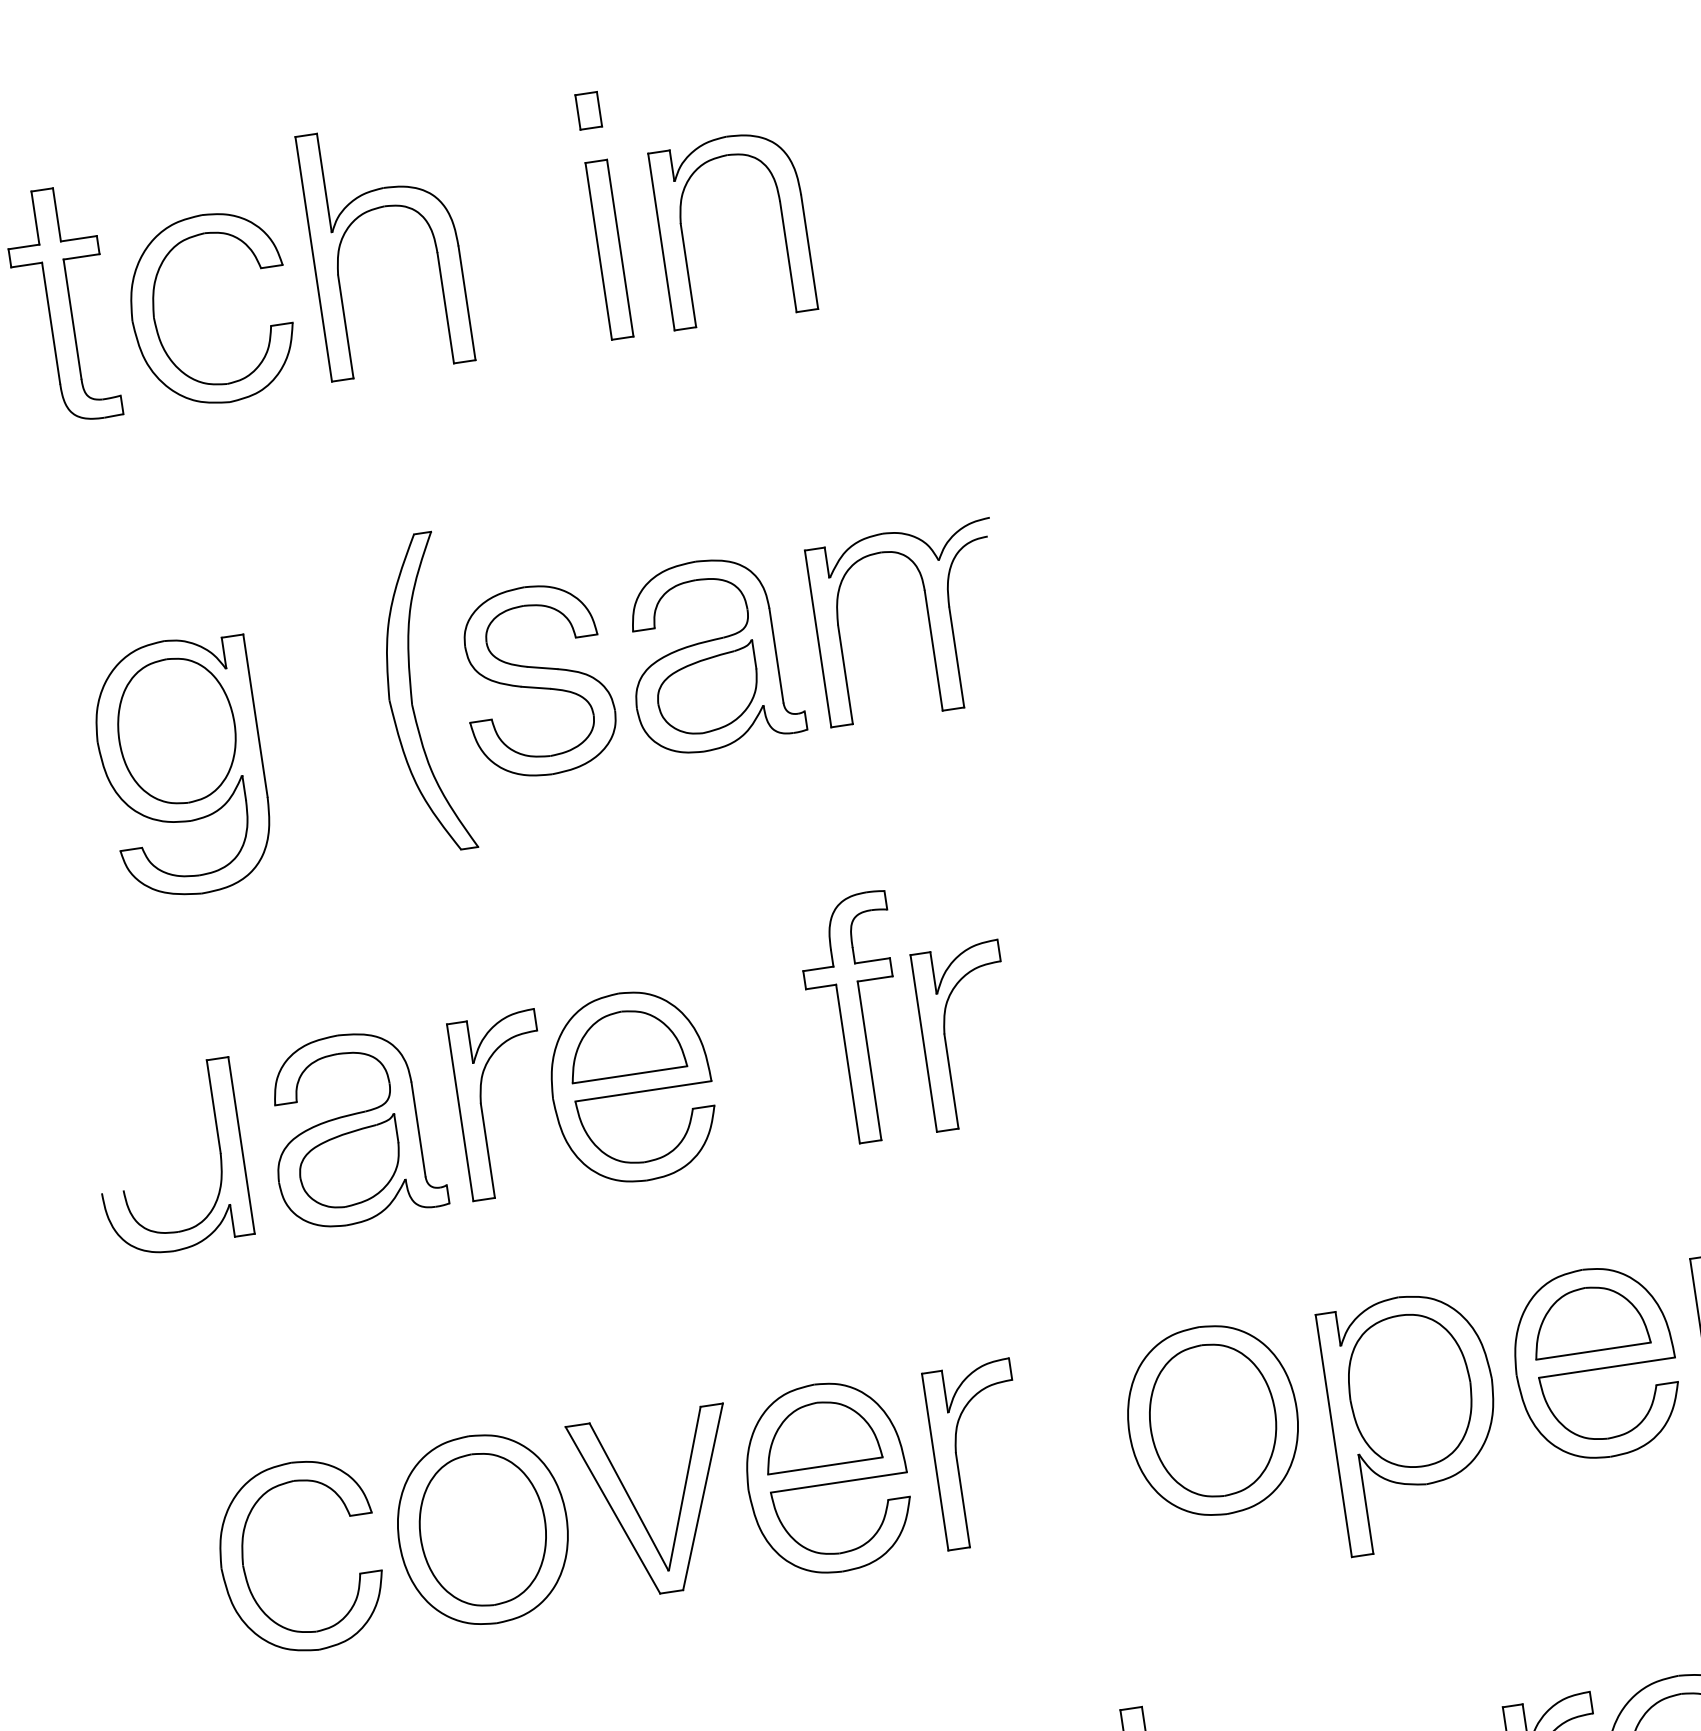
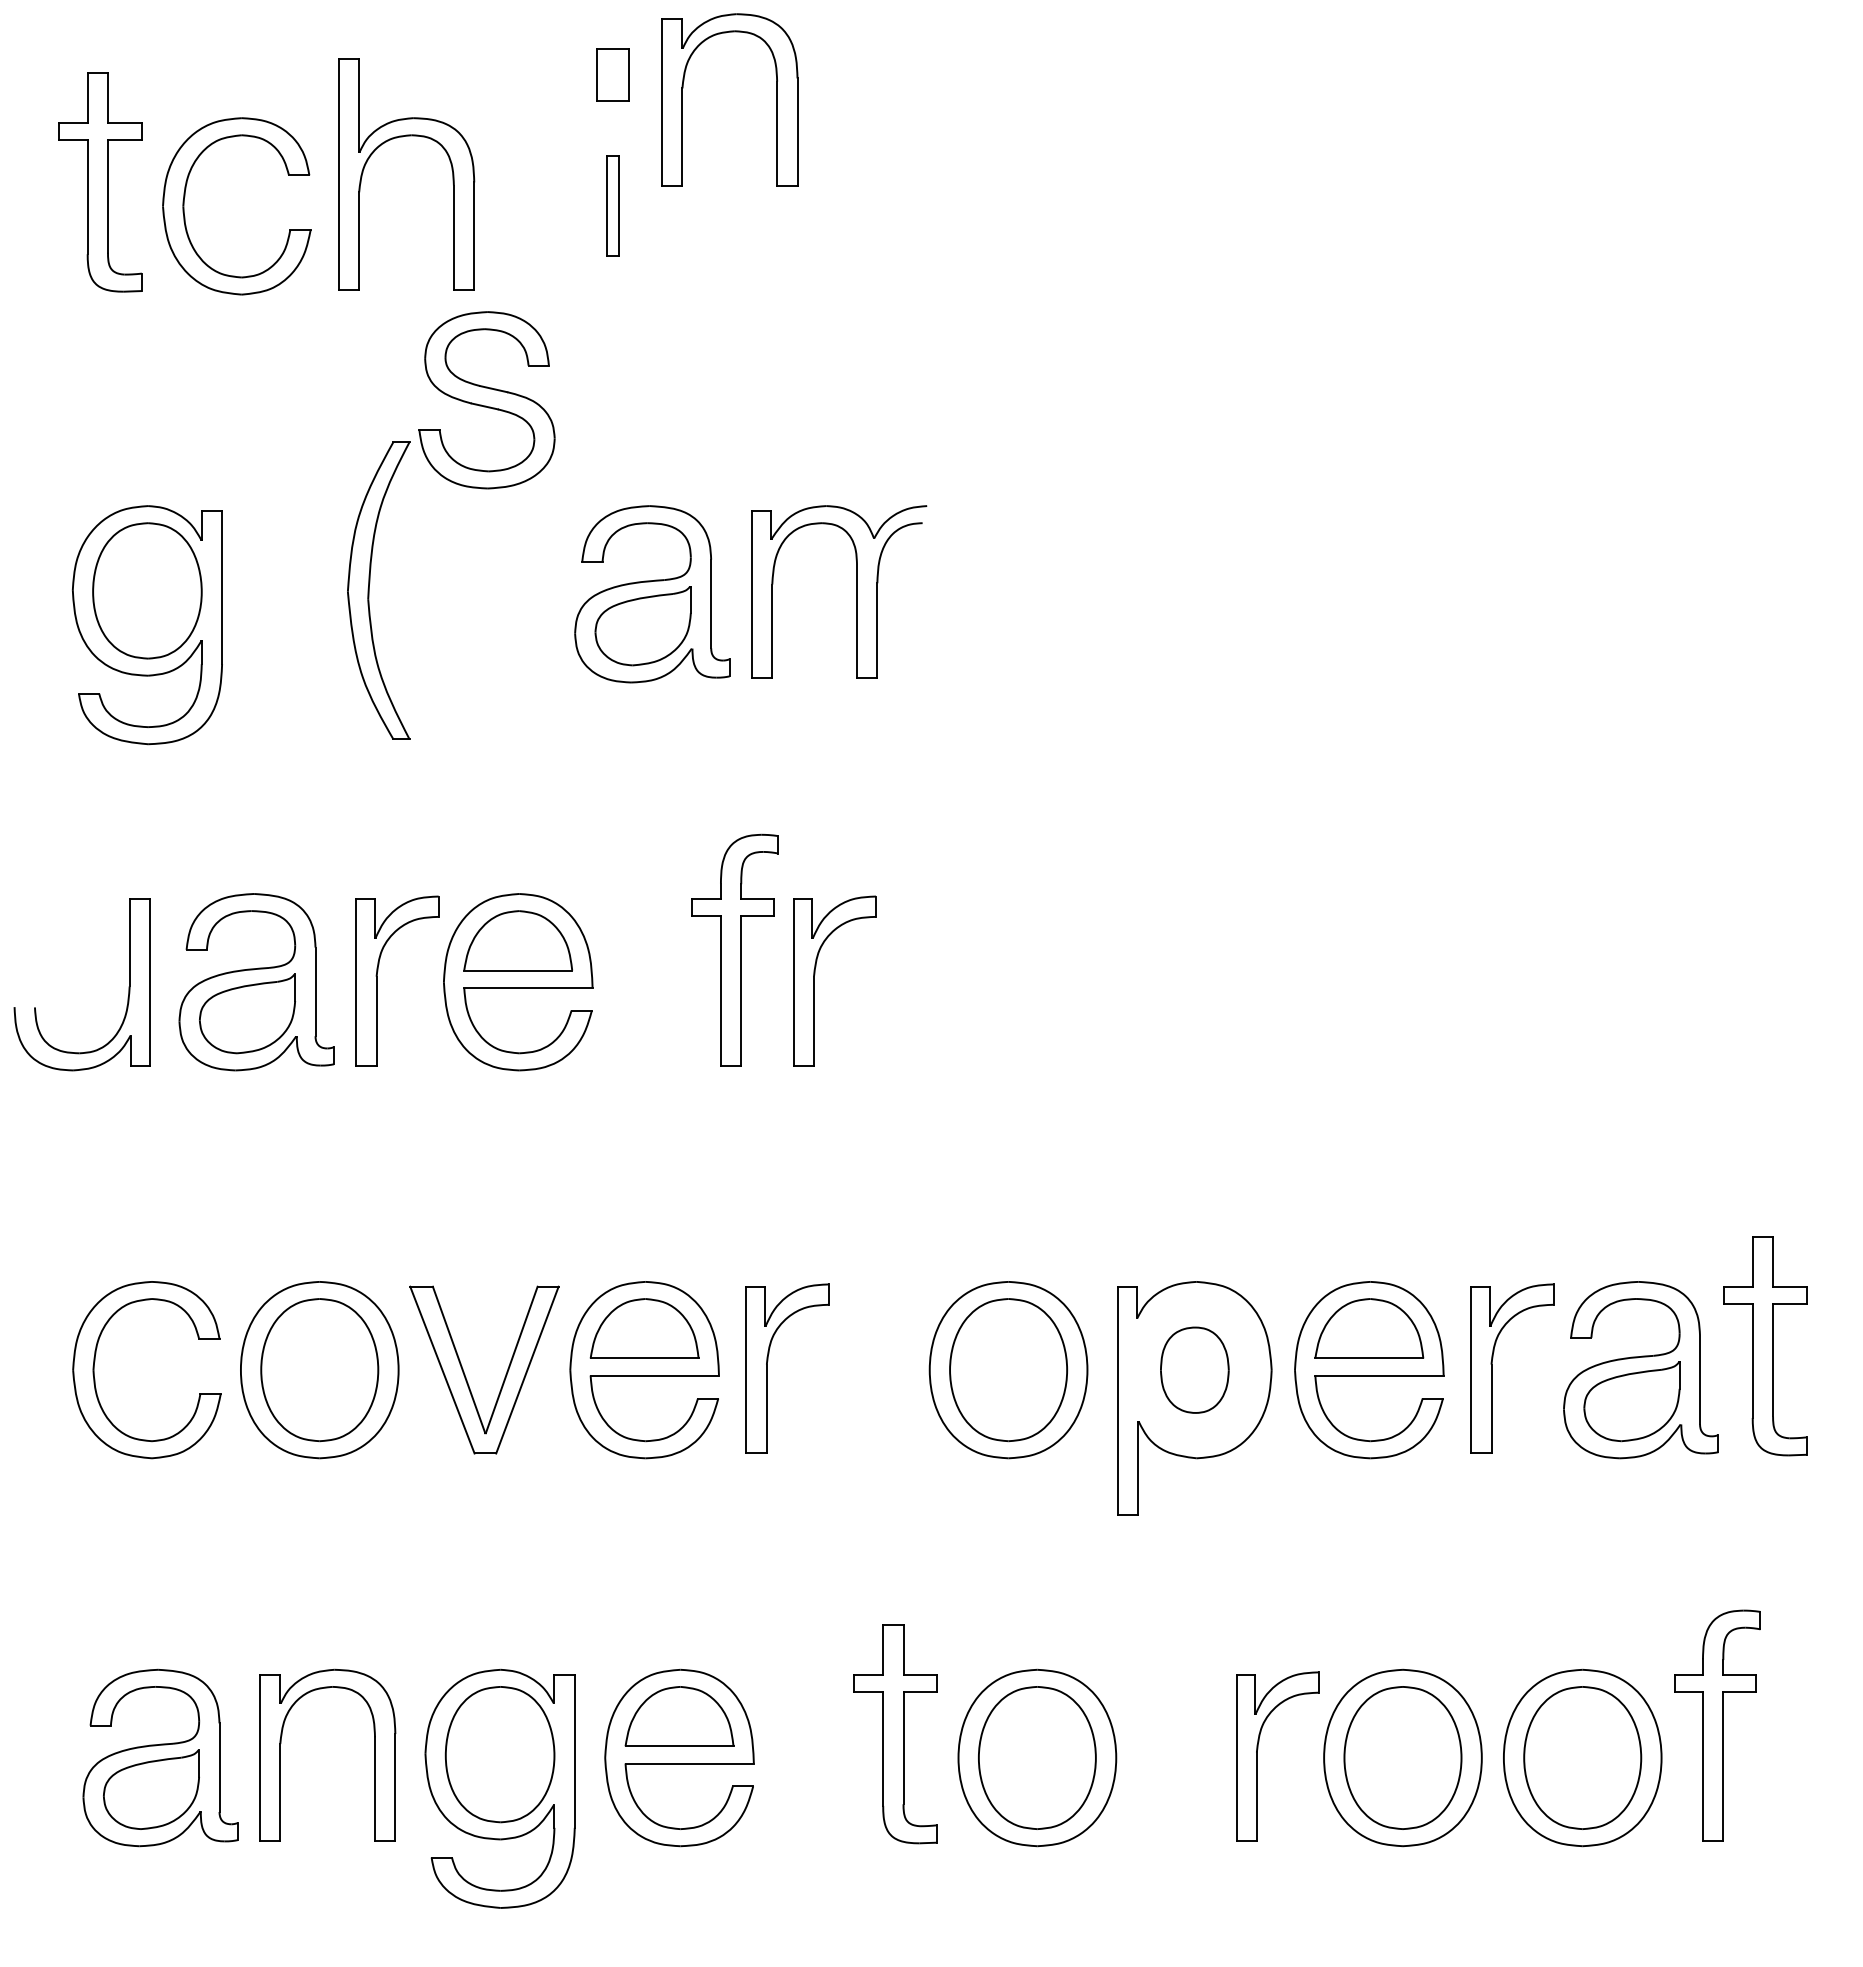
part: (588, 111) -> (612, 75), size x1.6
part: (682, 235) -> (682, 99), moved
part: (608, 250) -> (612, 206), size x0.6
part: (536, 681) -> (486, 400), moved
part: (1410, 1391) -> (1194, 1370), size x0.6

